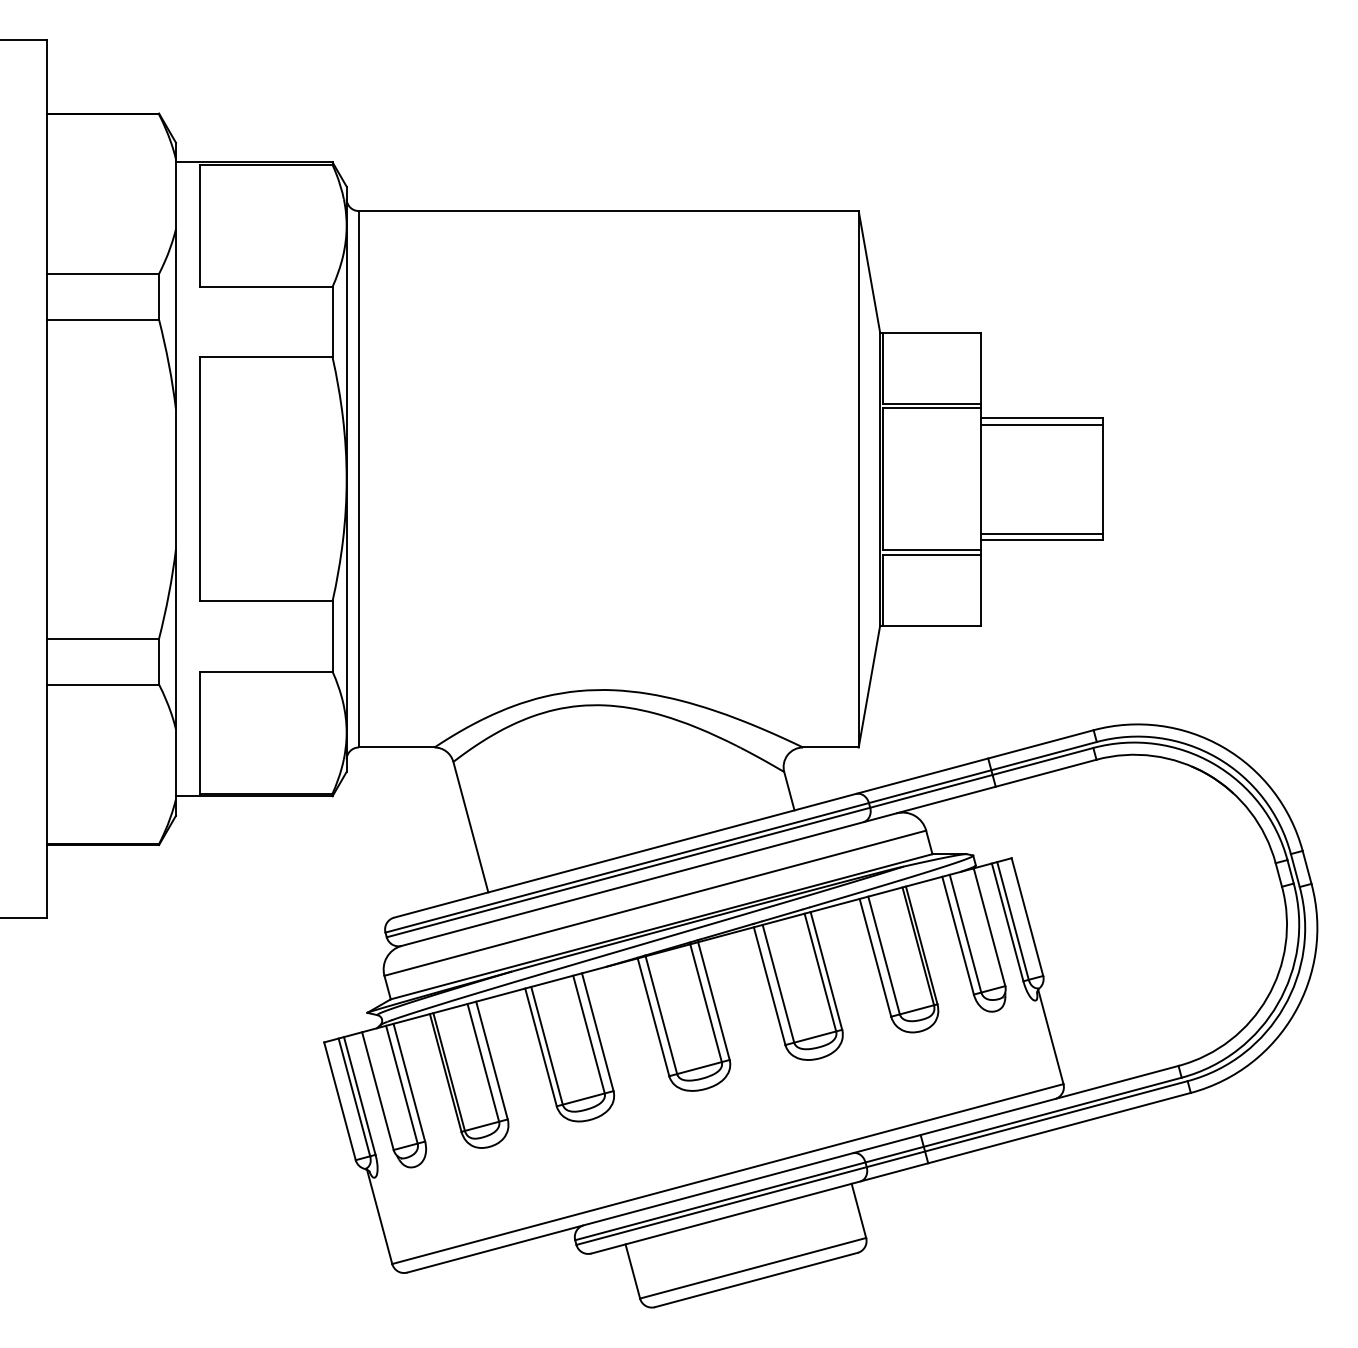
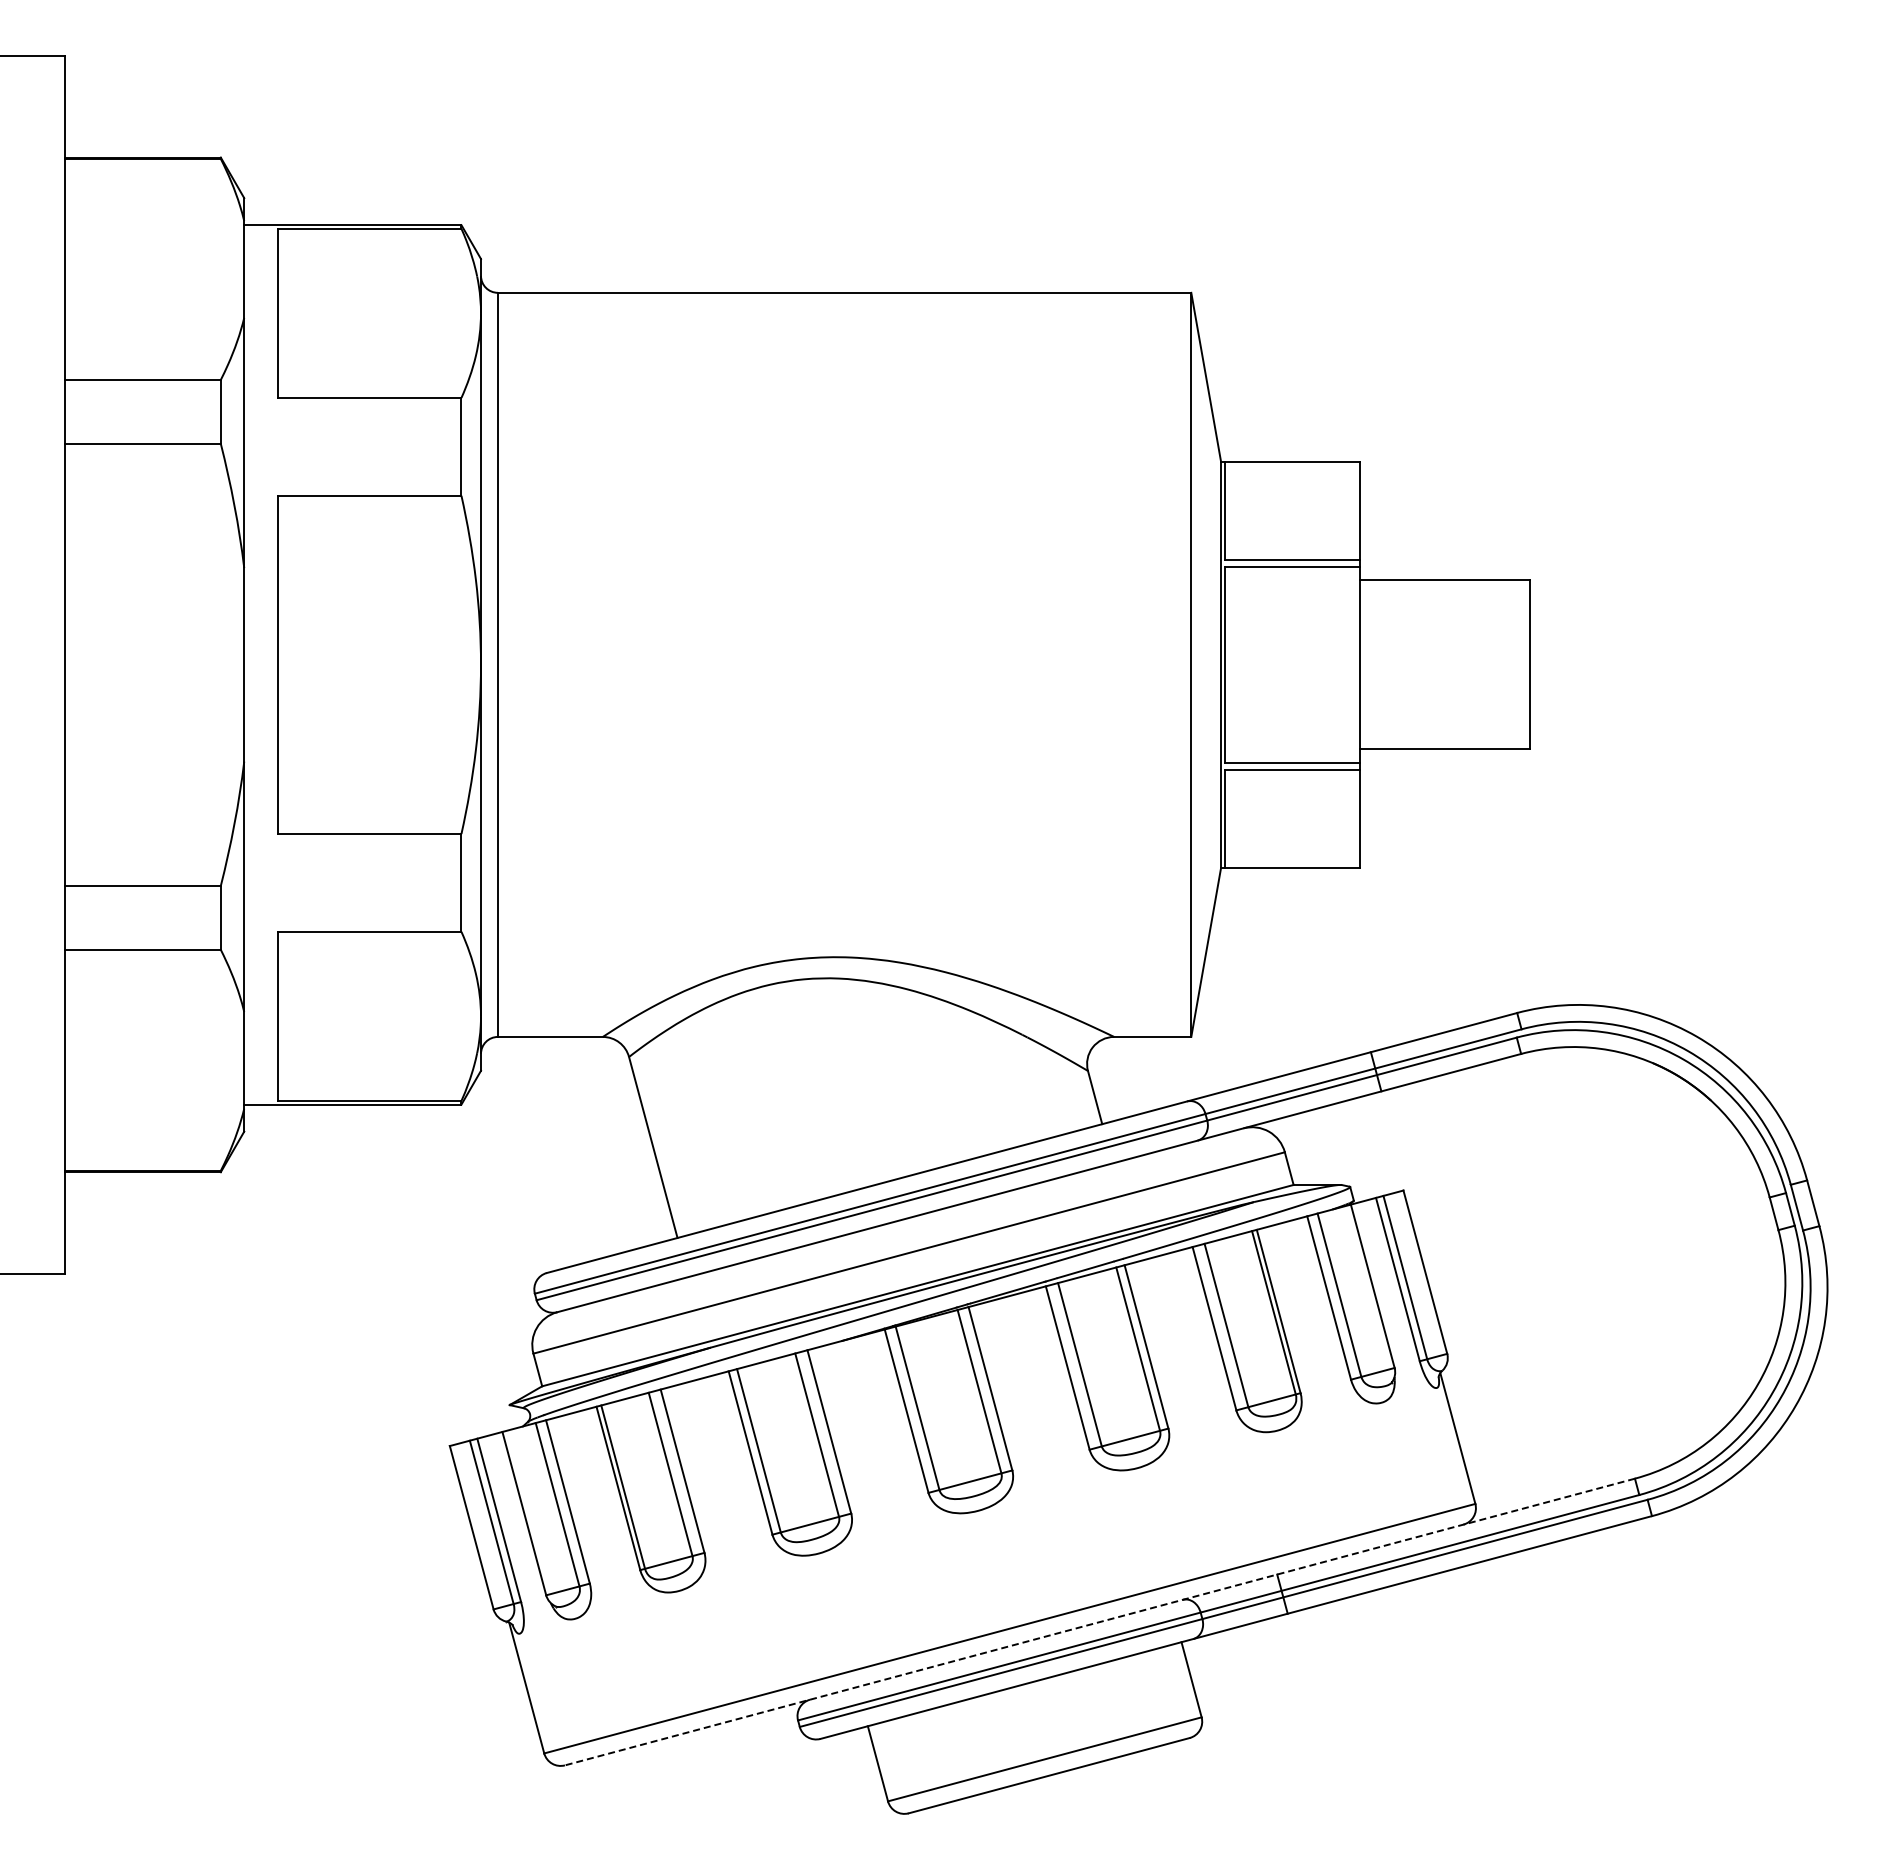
line: (1041, 424) -> (1444, 589), removed
line: (1041, 533) -> (1444, 740), removed
line: (792, 1169) -> (1099, 1622), solid -> dashed

